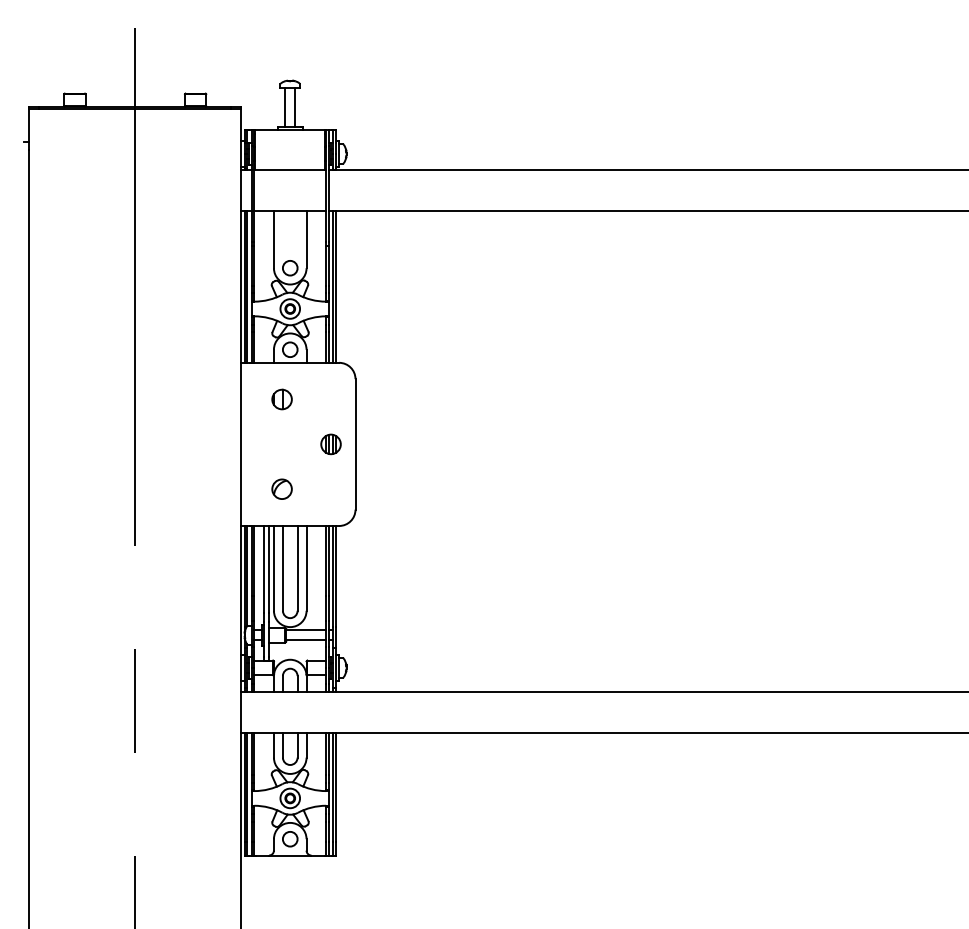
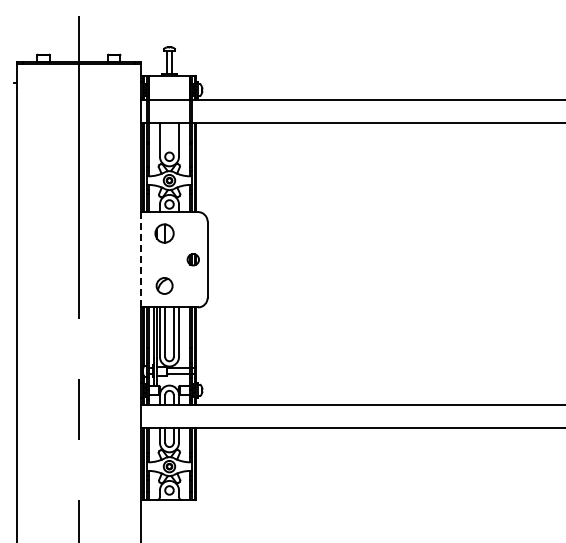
part: (281, 399) -> (164, 233), size x1.6
line: (240, 443) -> (140, 259), solid -> dashed
part: (281, 488) -> (164, 285), size x1.4

